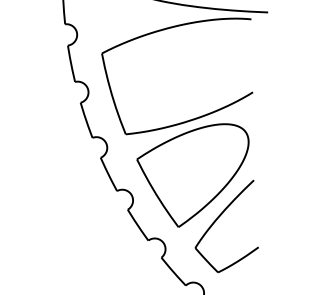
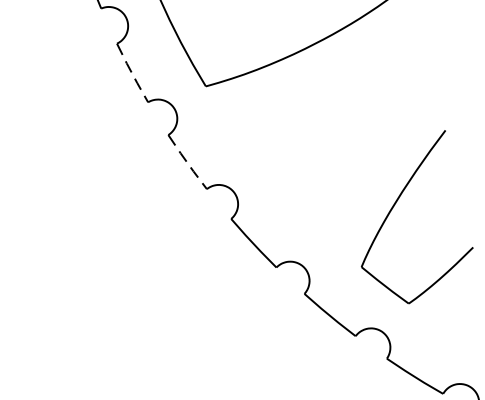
line: (86, 120) -> (132, 73), solid -> dashed
line: (108, 175) -> (187, 164), solid -> dashed
part: (192, 175) -> (335, 139), removed

